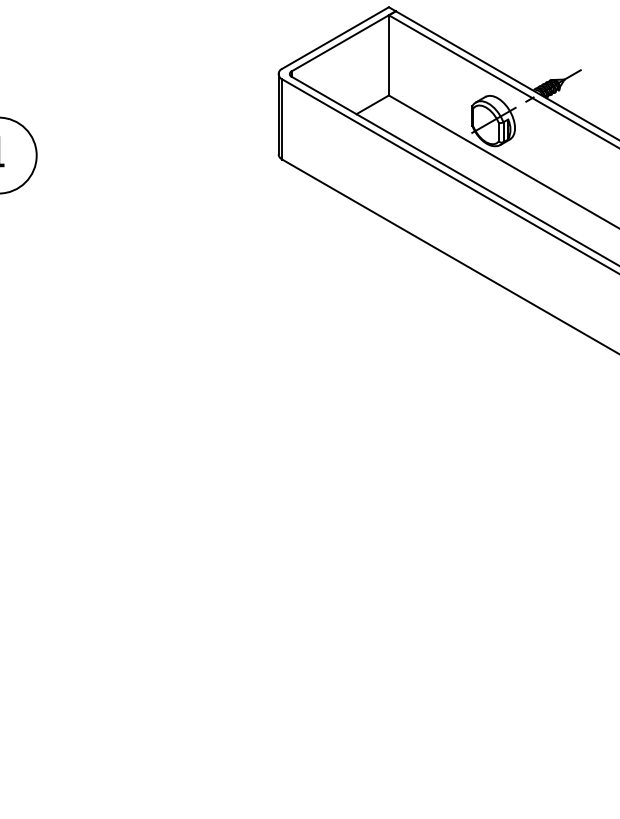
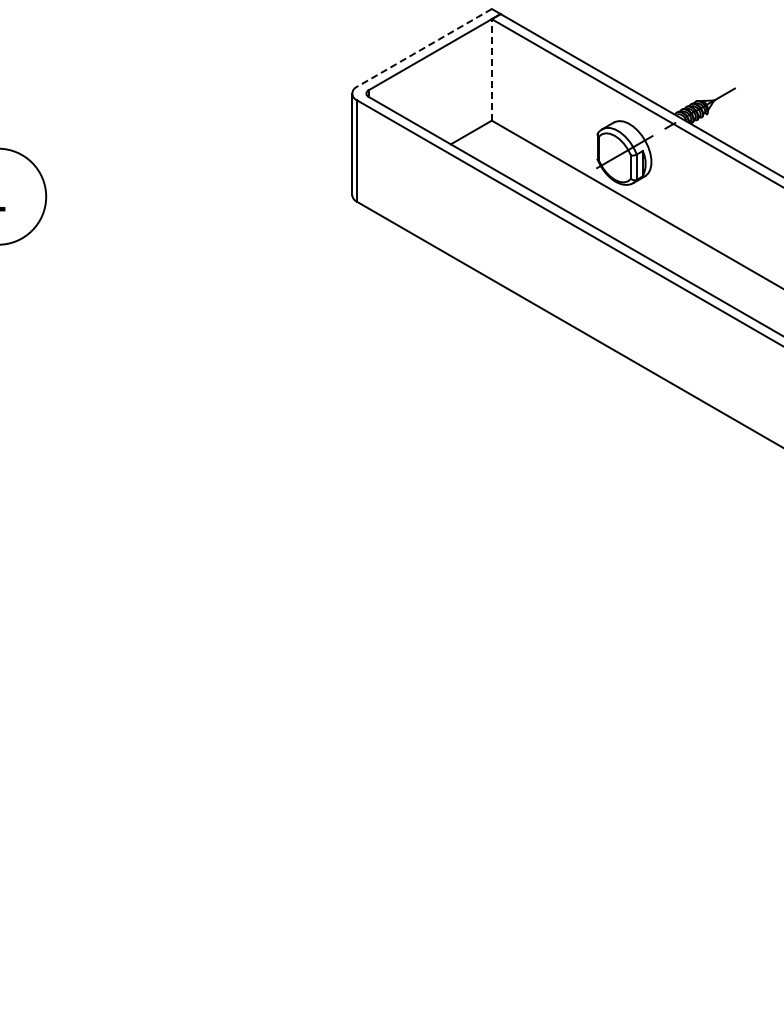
line: (335, 37) -> (424, 47), solid -> dashed
line: (388, 55) -> (491, 69), solid -> dashed

